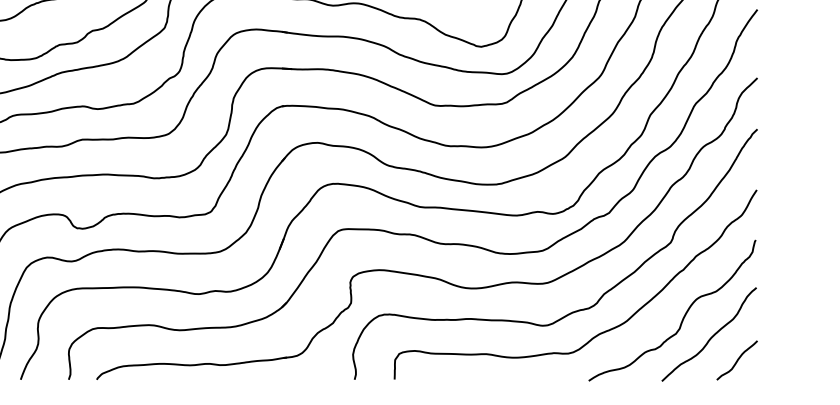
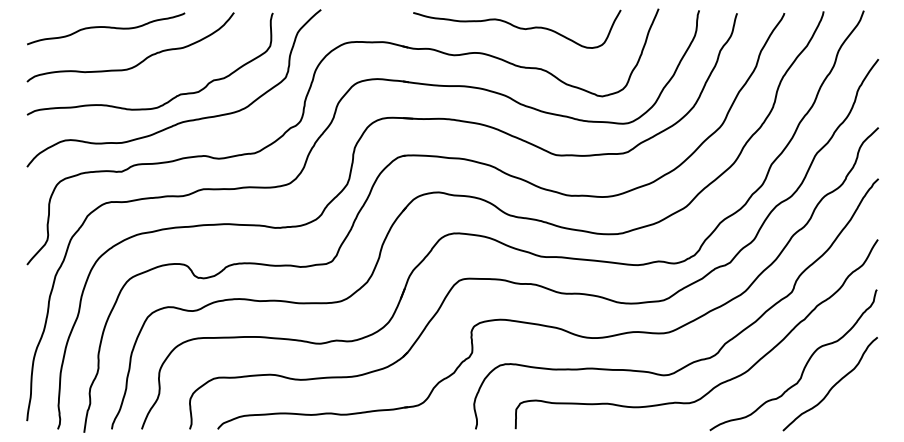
curve: (736, 360) -> (857, 410), removed

